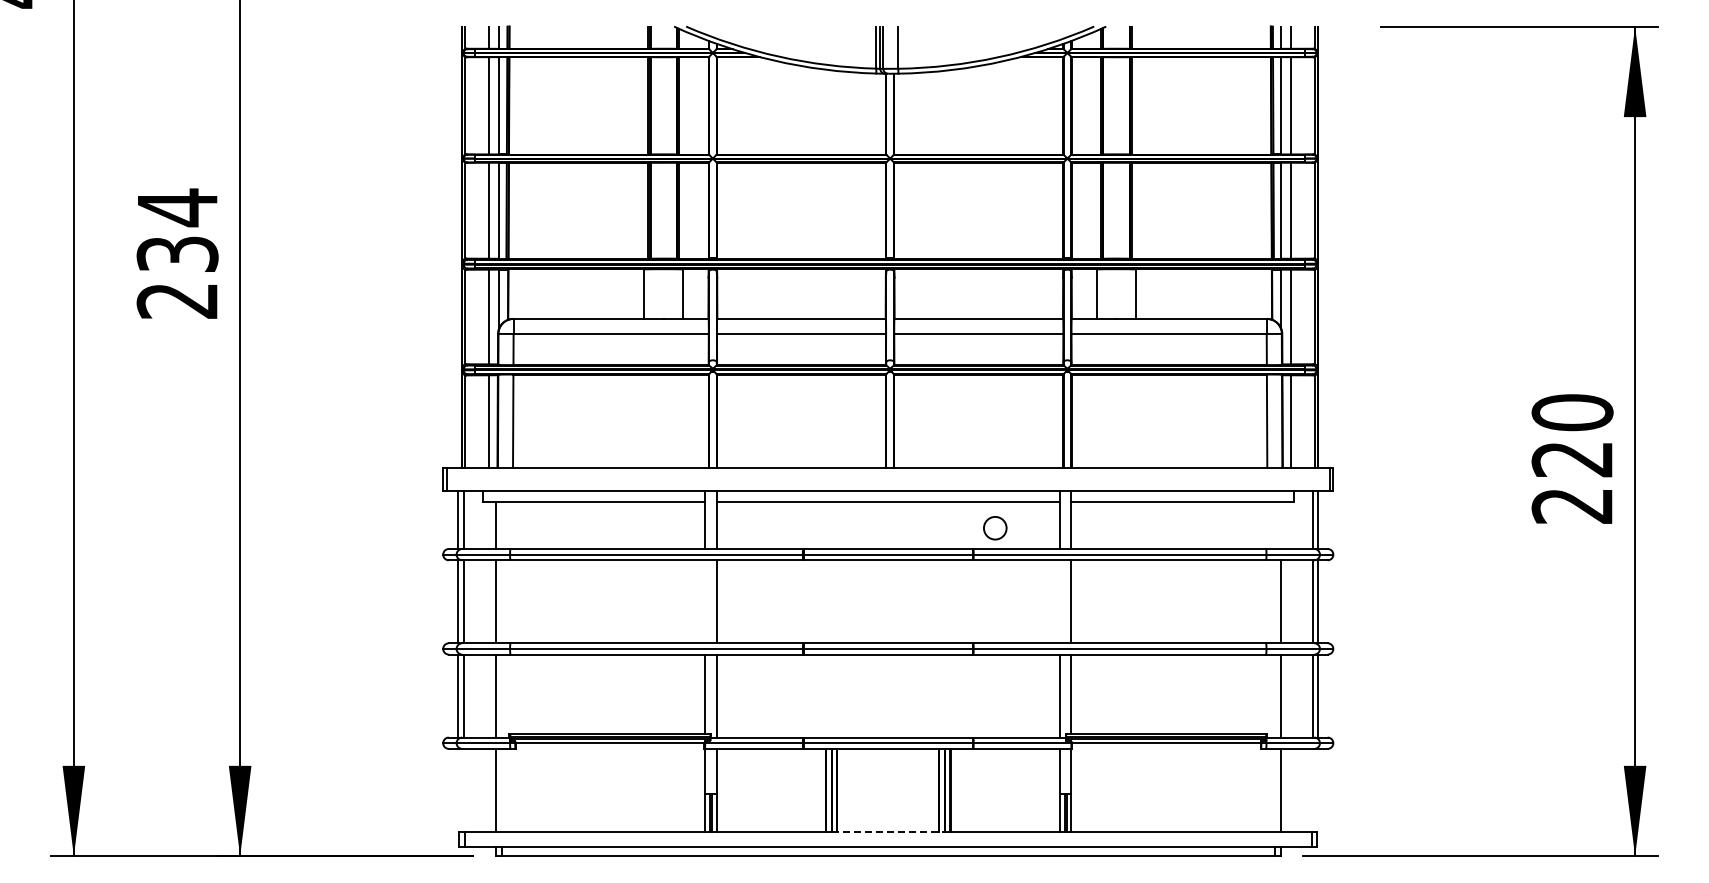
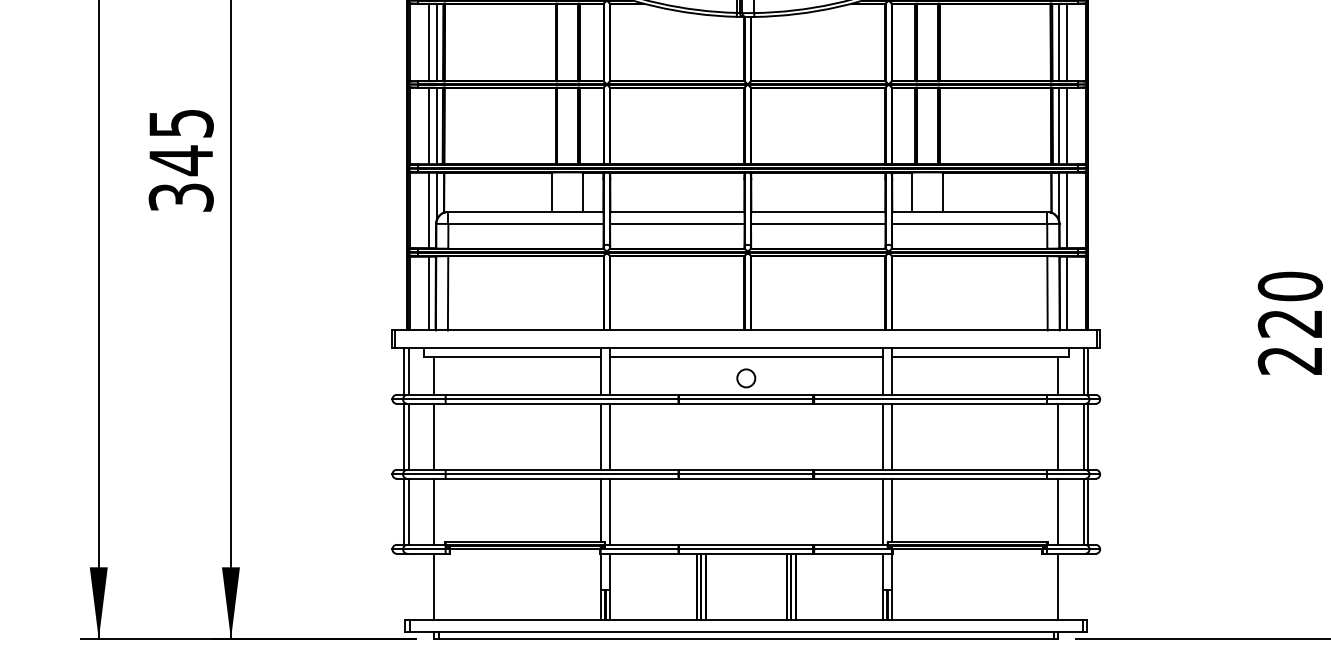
text: (177, 253) -> (181, 159), 234 -> 345
line: (1280, 524) -> (1058, 375), added
circle: (995, 528) -> (746, 378), moved
line: (705, 601) -> (600, 436), added
line: (1059, 601) -> (882, 436), added
line: (888, 831) -> (746, 619), dashed -> solid

